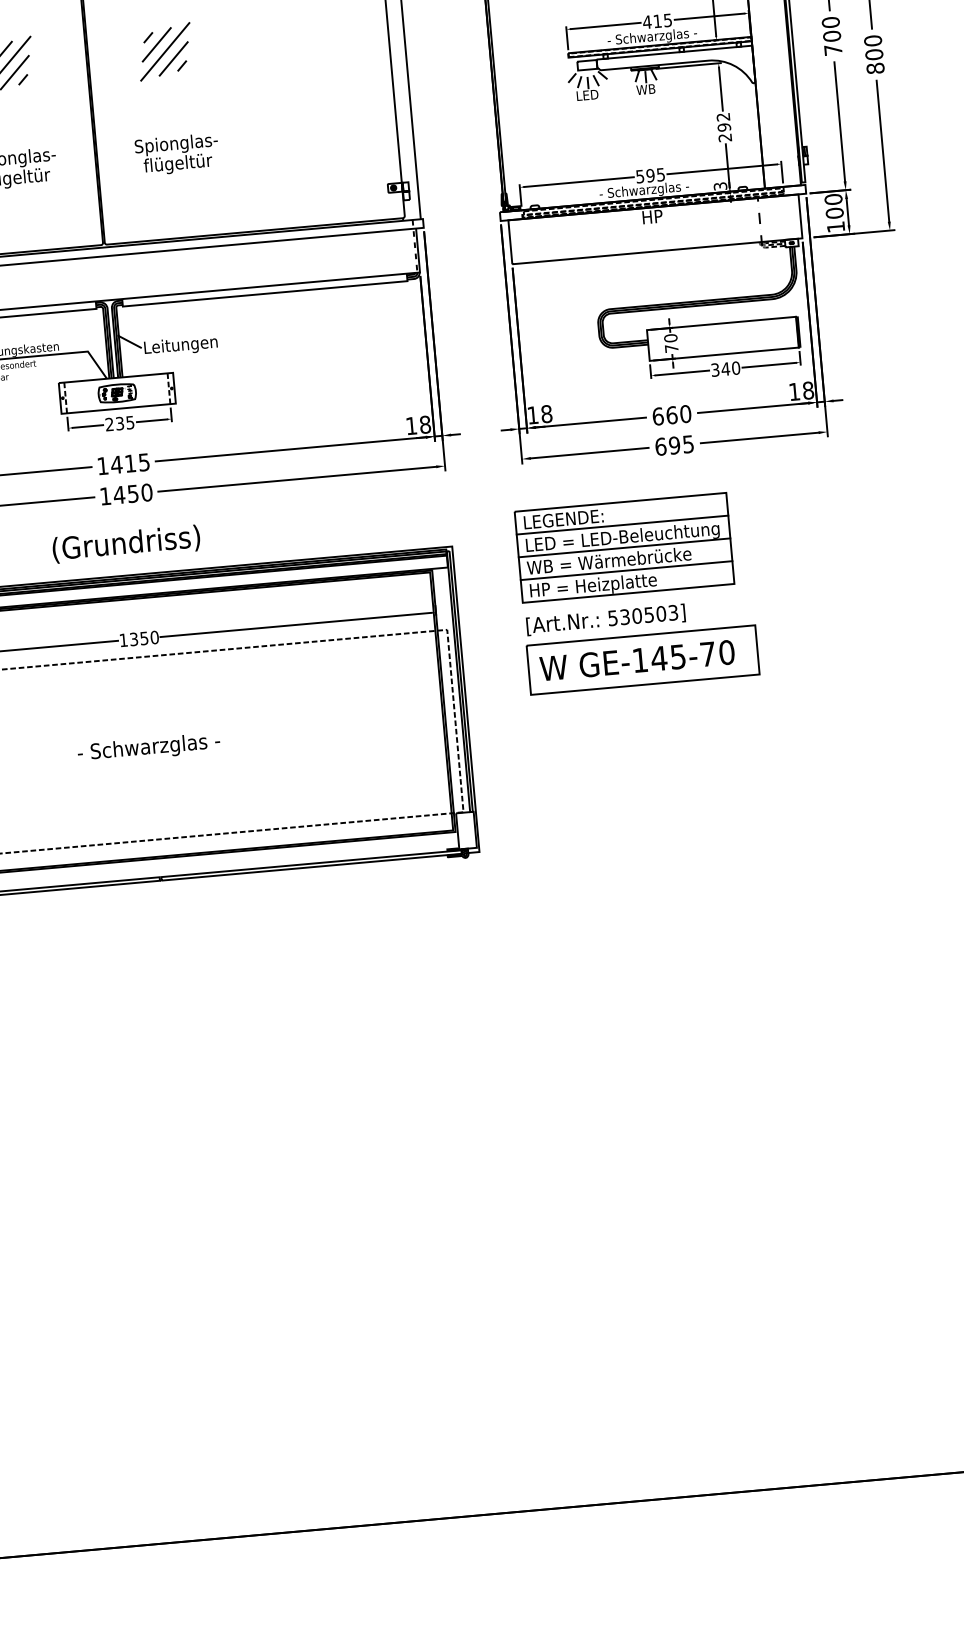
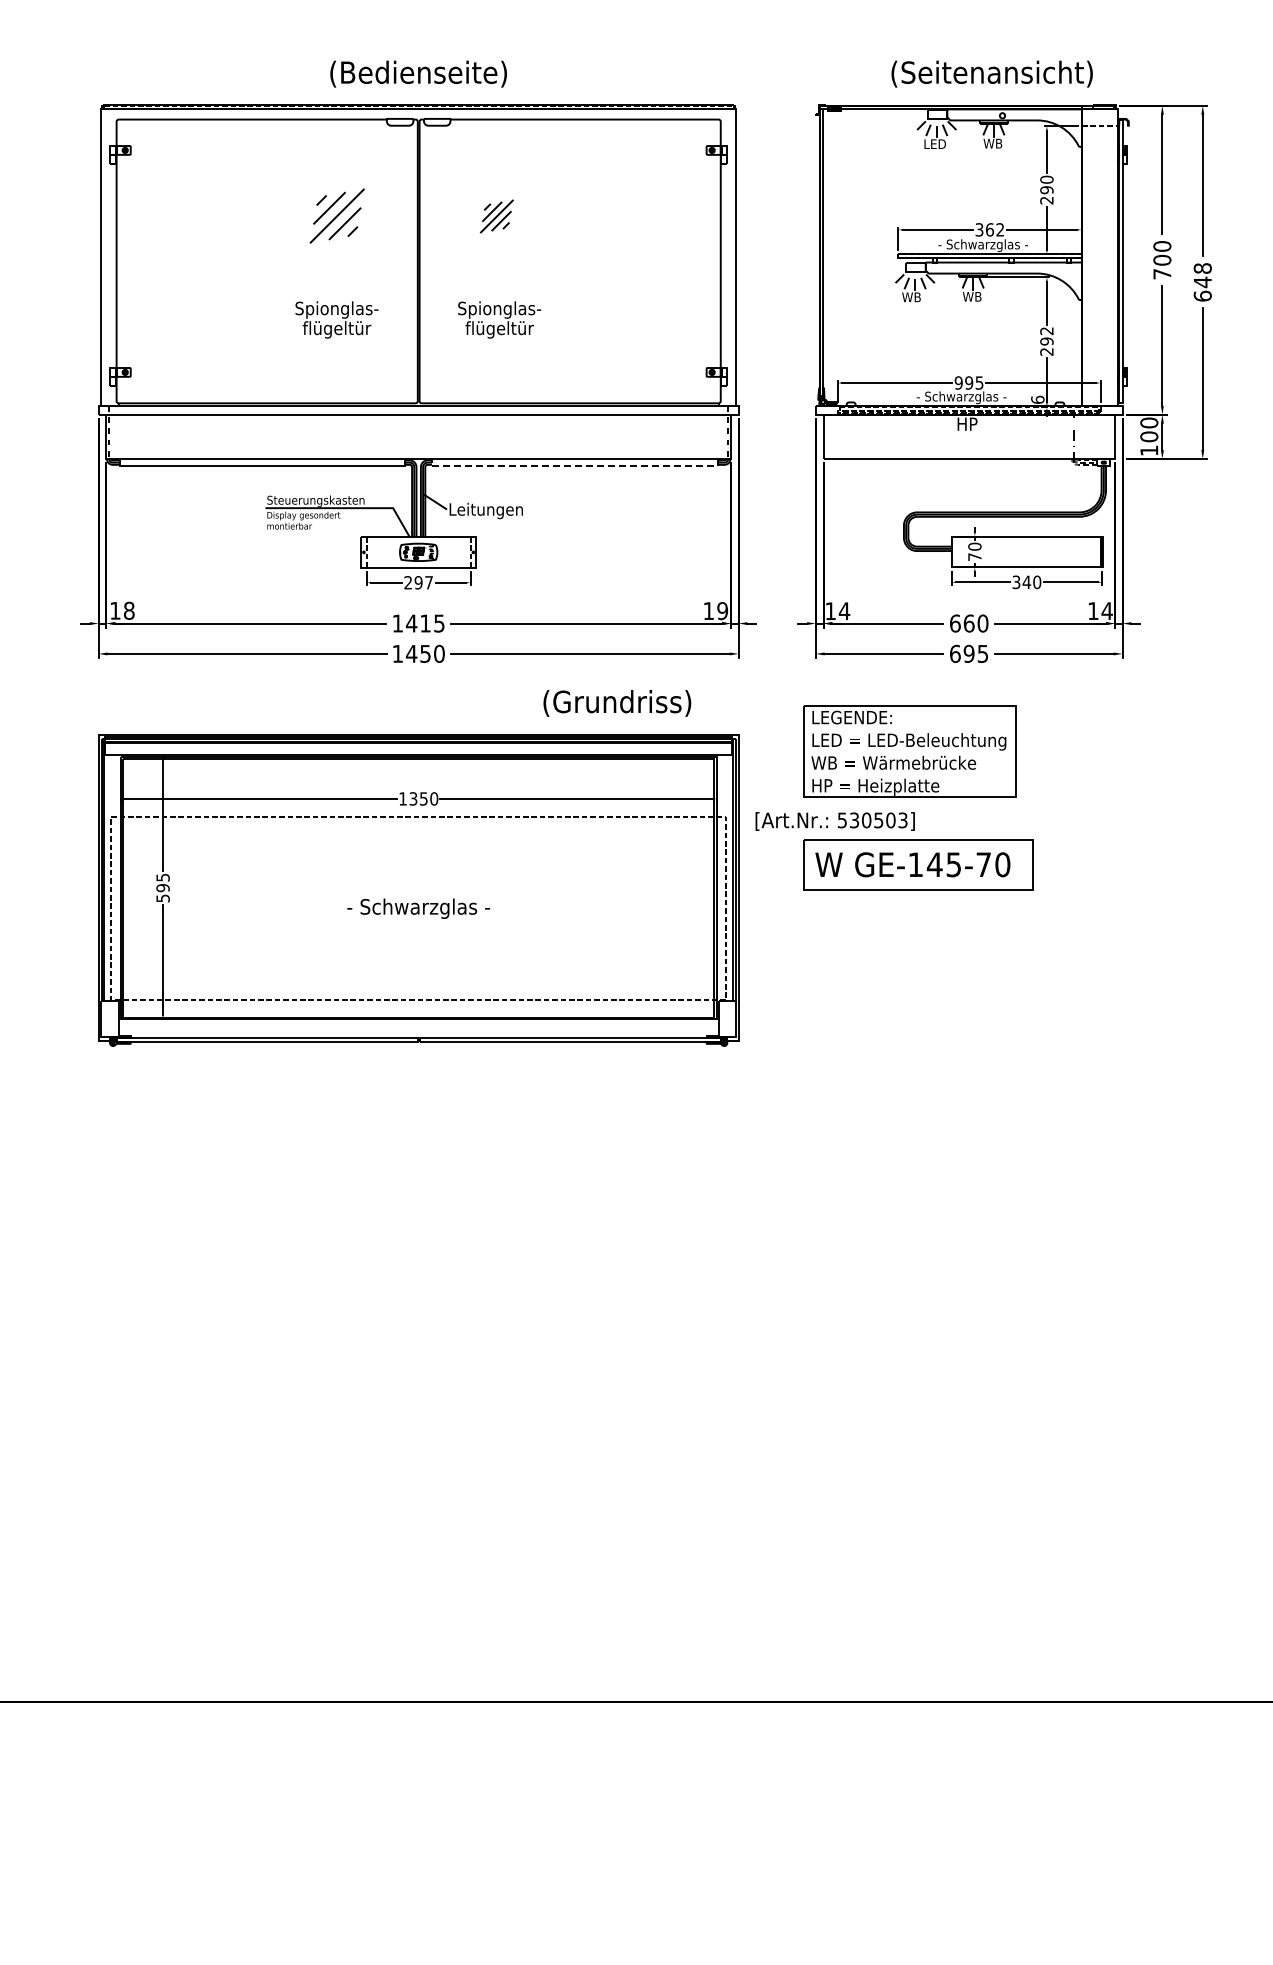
text: (657, 20) -> (989, 229), 415 -> 362
part: (164, 51) -> (496, 216), size x0.6
text: (874, 54) -> (1202, 282), 800 -> 648
text: (587, 95) -> (913, 297), LED -> WB
text: (639, 176) -> (958, 382), 595 -> 995
text: (720, 186) -> (1037, 399), 3 -> 6
line: (264, 293) -> (574, 466), solid -> dashed
text: (807, 391) -> (1106, 611), 18 -> 14
text: (546, 414) -> (844, 611), 18 -> 14
text: (124, 422) -> (423, 582), 235 -> 297
text: (425, 425) -> (722, 611), 18 -> 19
line: (621, 525) -> (909, 728), removed
text: (126, 544) -> (617, 703), moved
line: (623, 548) -> (909, 751), removed
line: (625, 570) -> (909, 774), removed
text: (605, 619) -> (834, 821), moved

